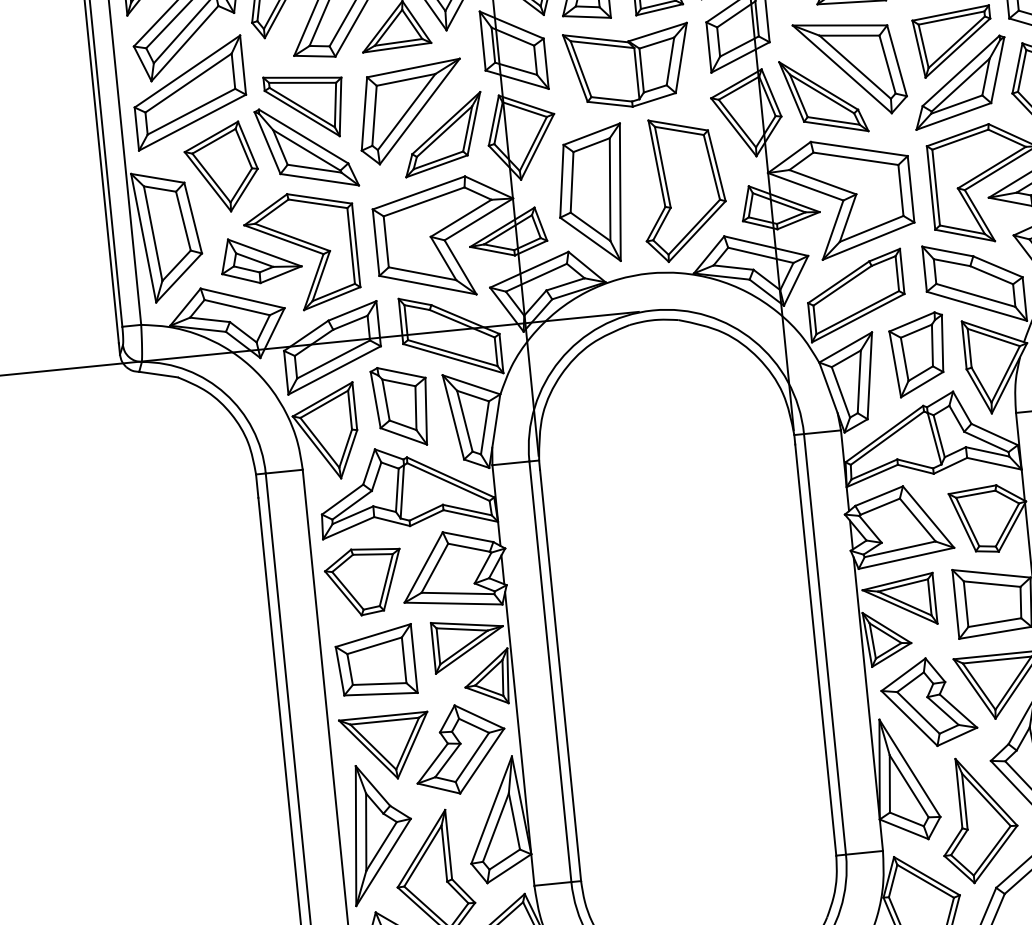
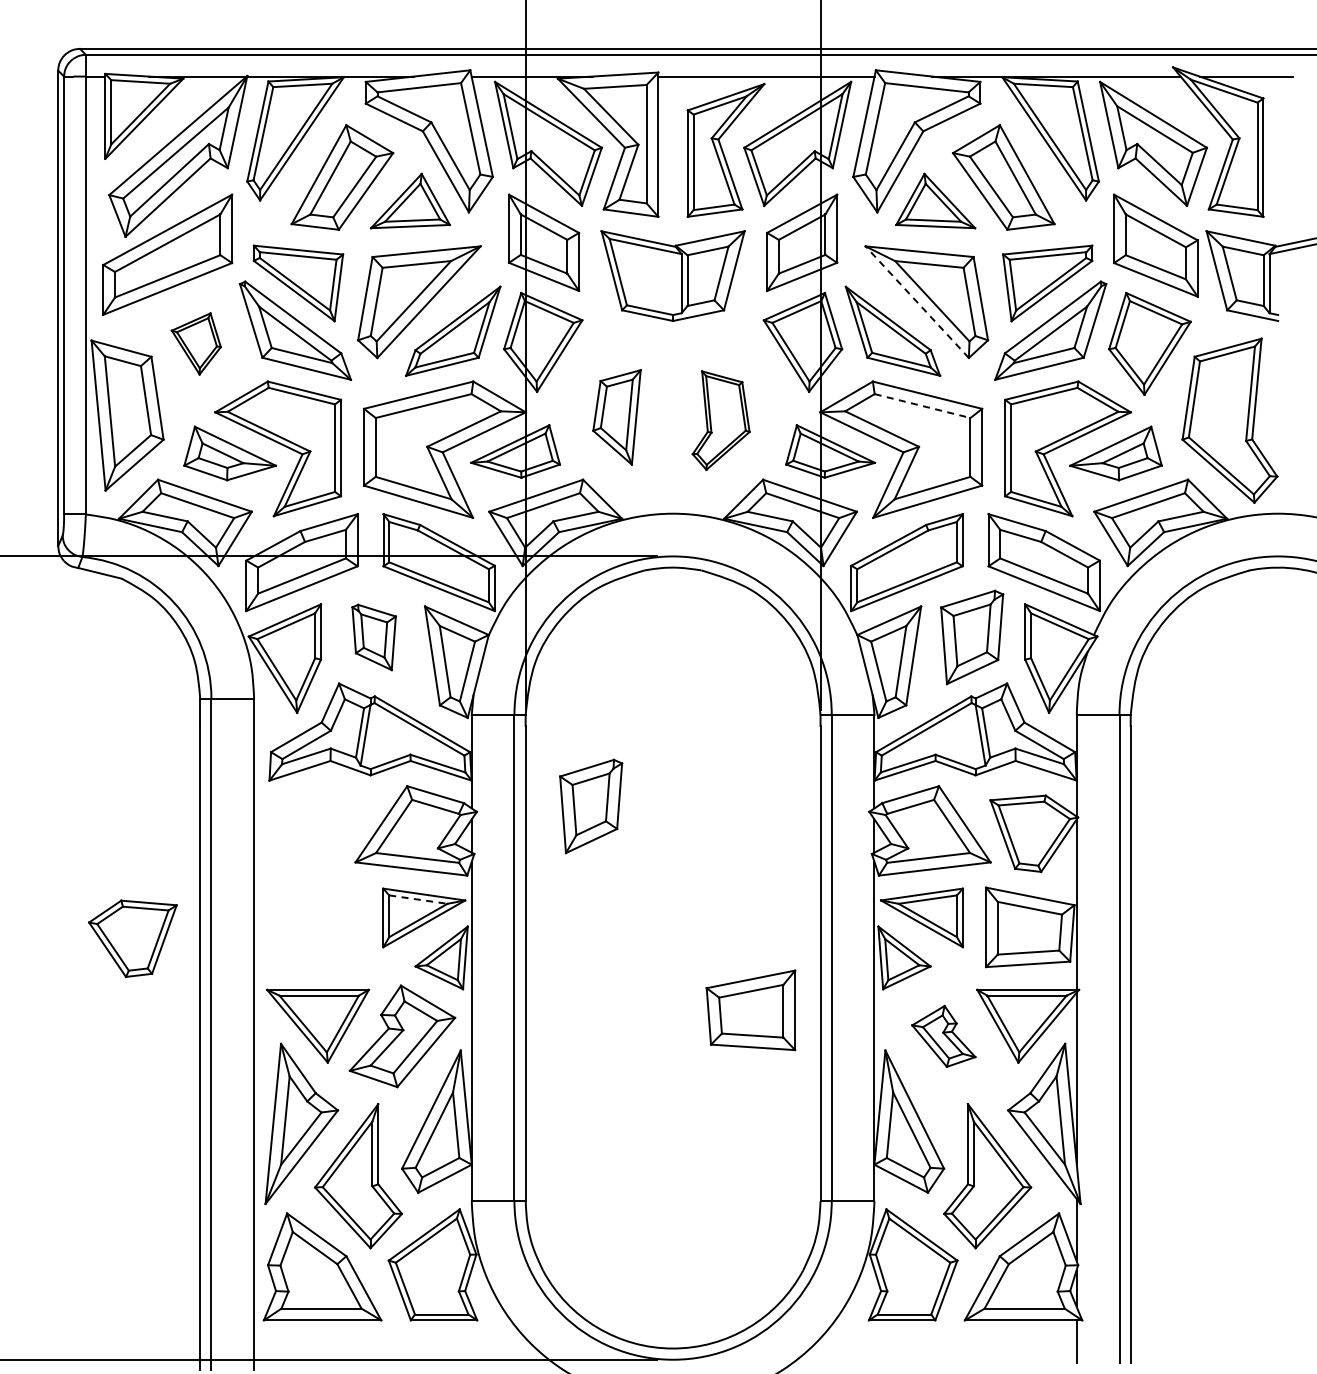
line: (841, 68) -> (916, 301), solid -> dashed
line: (856, 159) -> (923, 406), solid -> dashed
part: (222, 167) -> (196, 343), size x0.6
part: (682, 188) -> (720, 420), size x0.6
part: (592, 195) -> (616, 417), size x0.6
part: (401, 406) -> (374, 637), size x0.7
part: (603, 533) -> (591, 806), added
part: (364, 581) -> (132, 938), moved
line: (462, 629) -> (418, 899), solid -> dashed
part: (375, 662) -> (750, 1010), moved
part: (928, 702) -> (943, 1036), size x0.6

